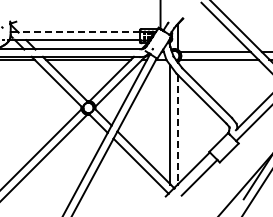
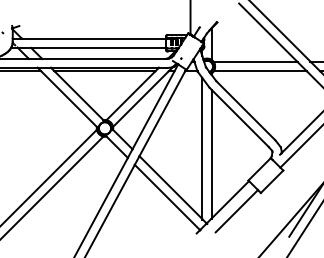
line: (79, 32) -> (94, 38), dashed -> solid
line: (178, 130) -> (211, 155), dashed -> solid

